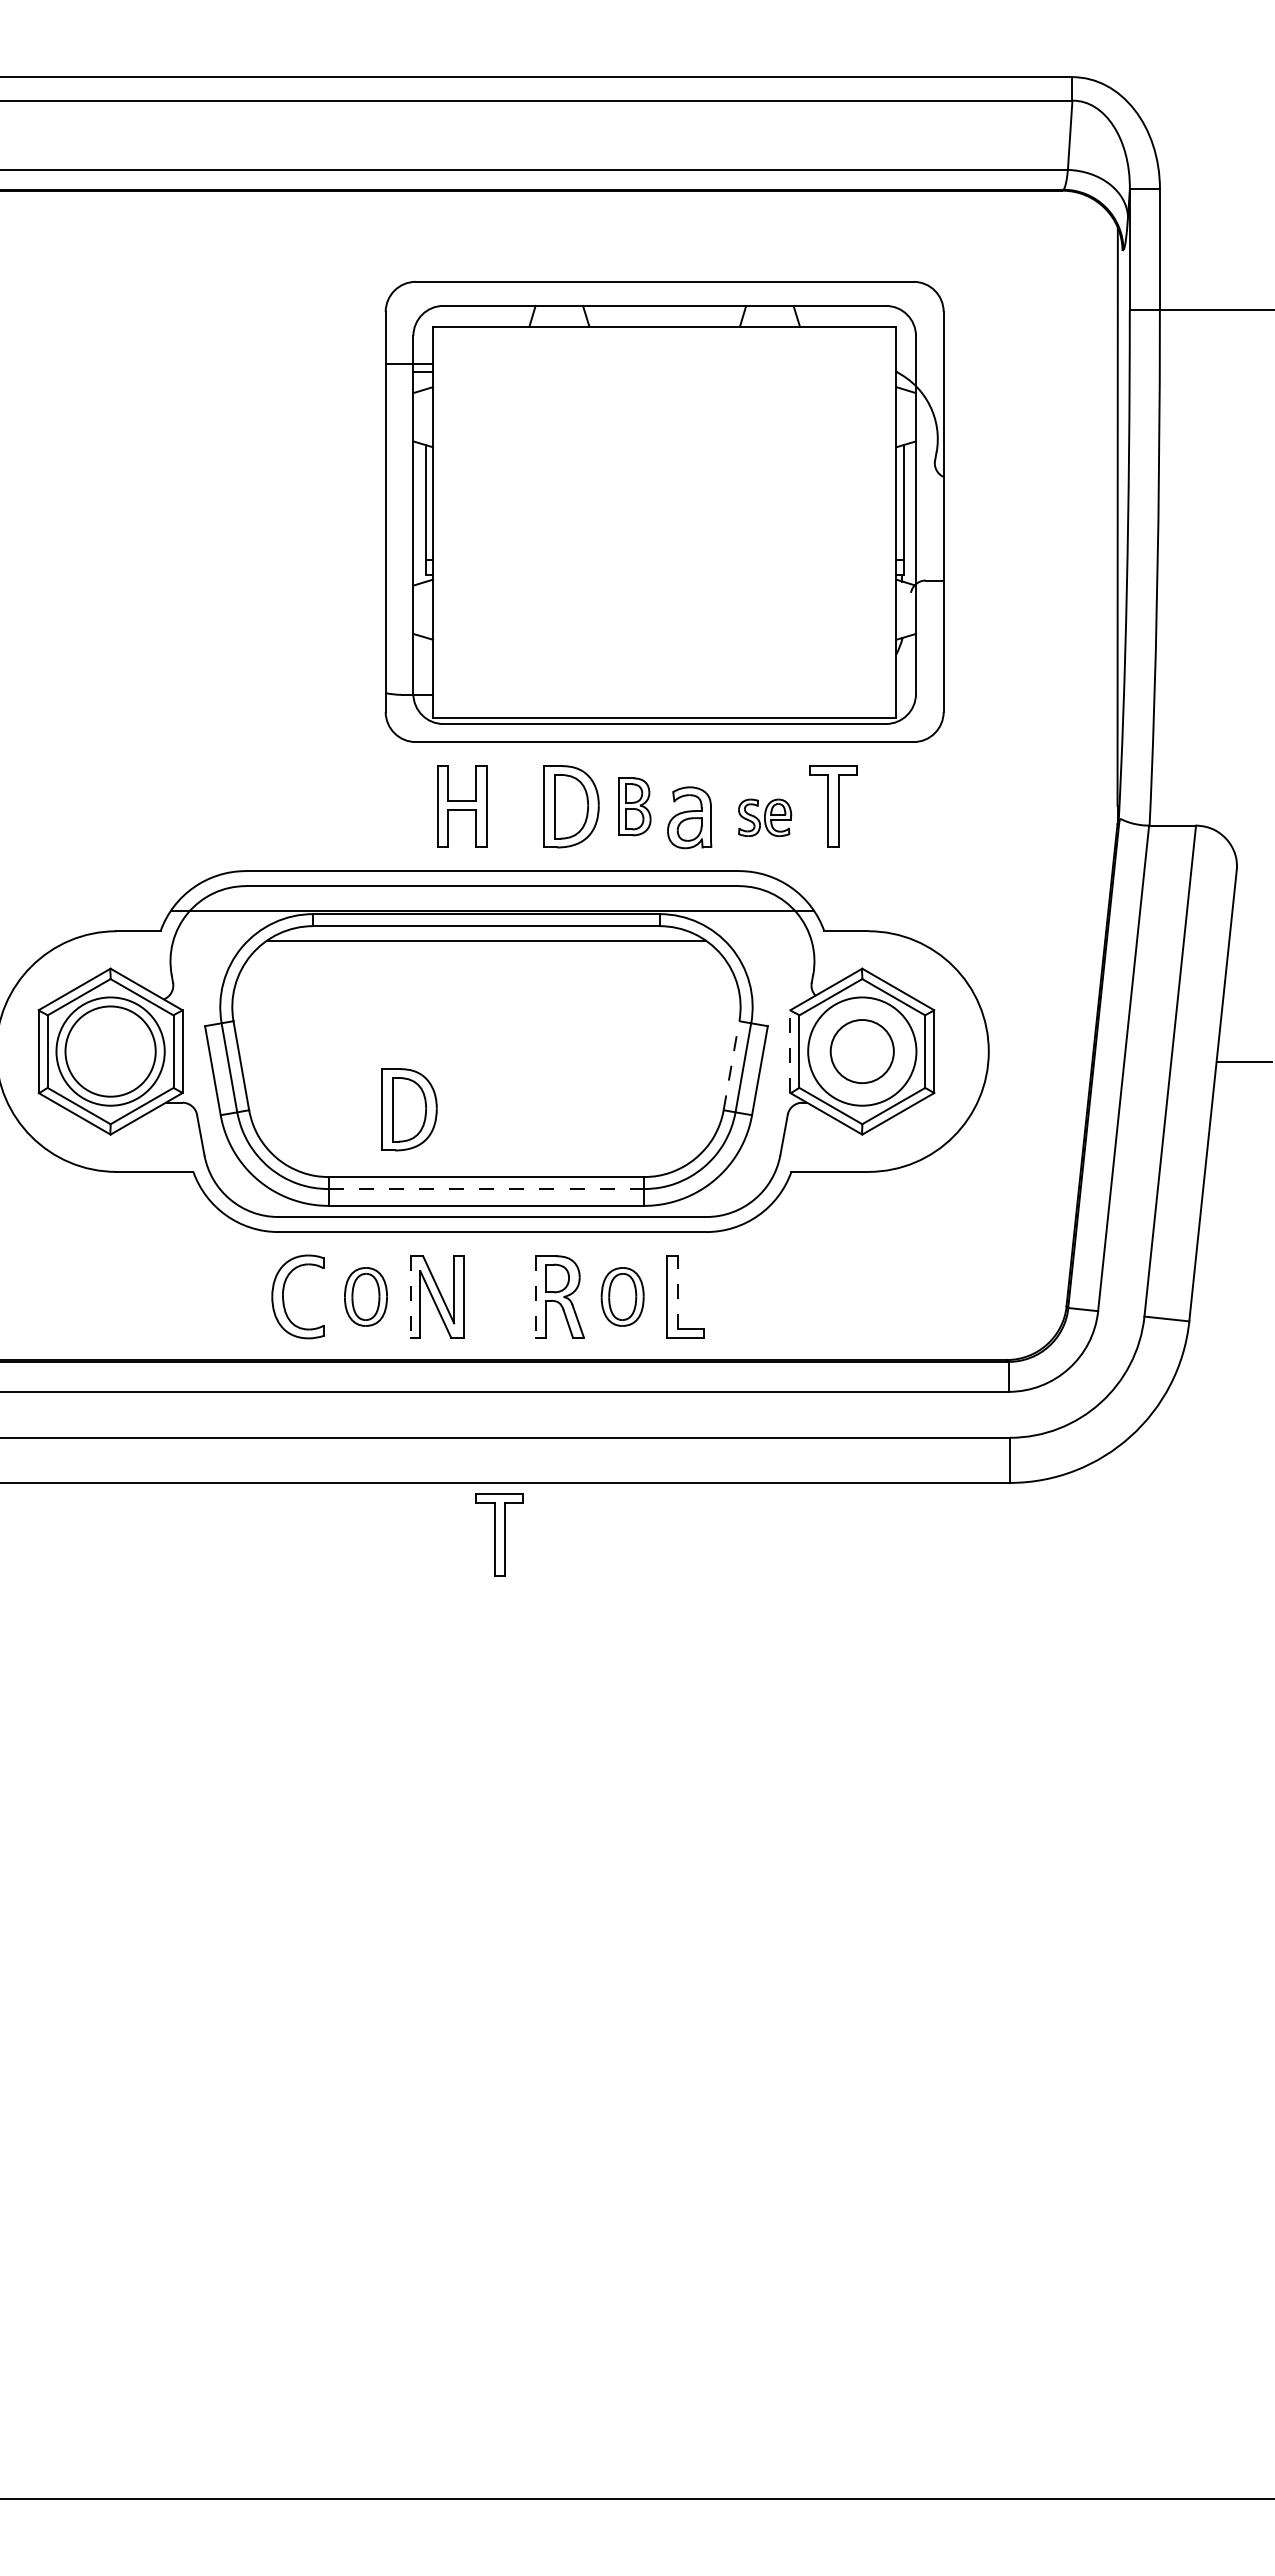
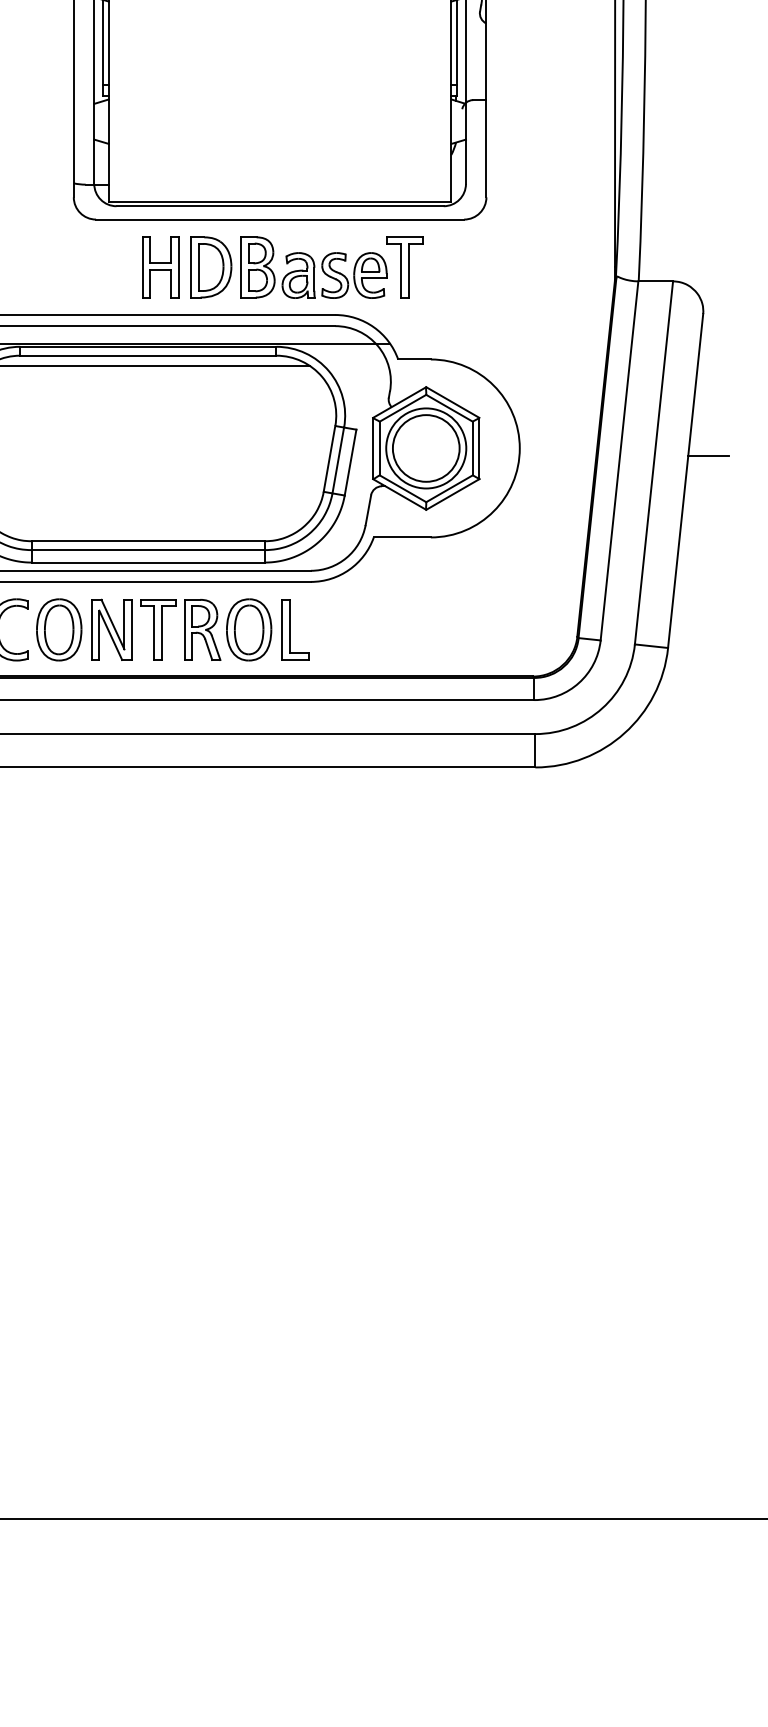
part: (462, 806) -> (160, 267), moved
part: (634, 806) -> (257, 267), size x1.43
part: (764, 817) -> (353, 275), size x1.67
line: (790, 1051) -> (373, 448), dashed -> solid
circle: (862, 1051) -> (426, 448), size x1.43
line: (731, 1065) -> (329, 458), dashed -> solid
part: (409, 1109) -> (91, 491), removed
line: (486, 1189) -> (148, 550), dashed -> solid
line: (677, 1292) -> (289, 626), dashed -> solid
part: (365, 1296) -> (58, 629), size x1.43
line: (410, 1296) -> (92, 629), dashed -> solid
line: (535, 1296) -> (184, 629), dashed -> solid
part: (622, 1296) -> (248, 629), size x1.43
part: (499, 1534) -> (157, 629), moved

